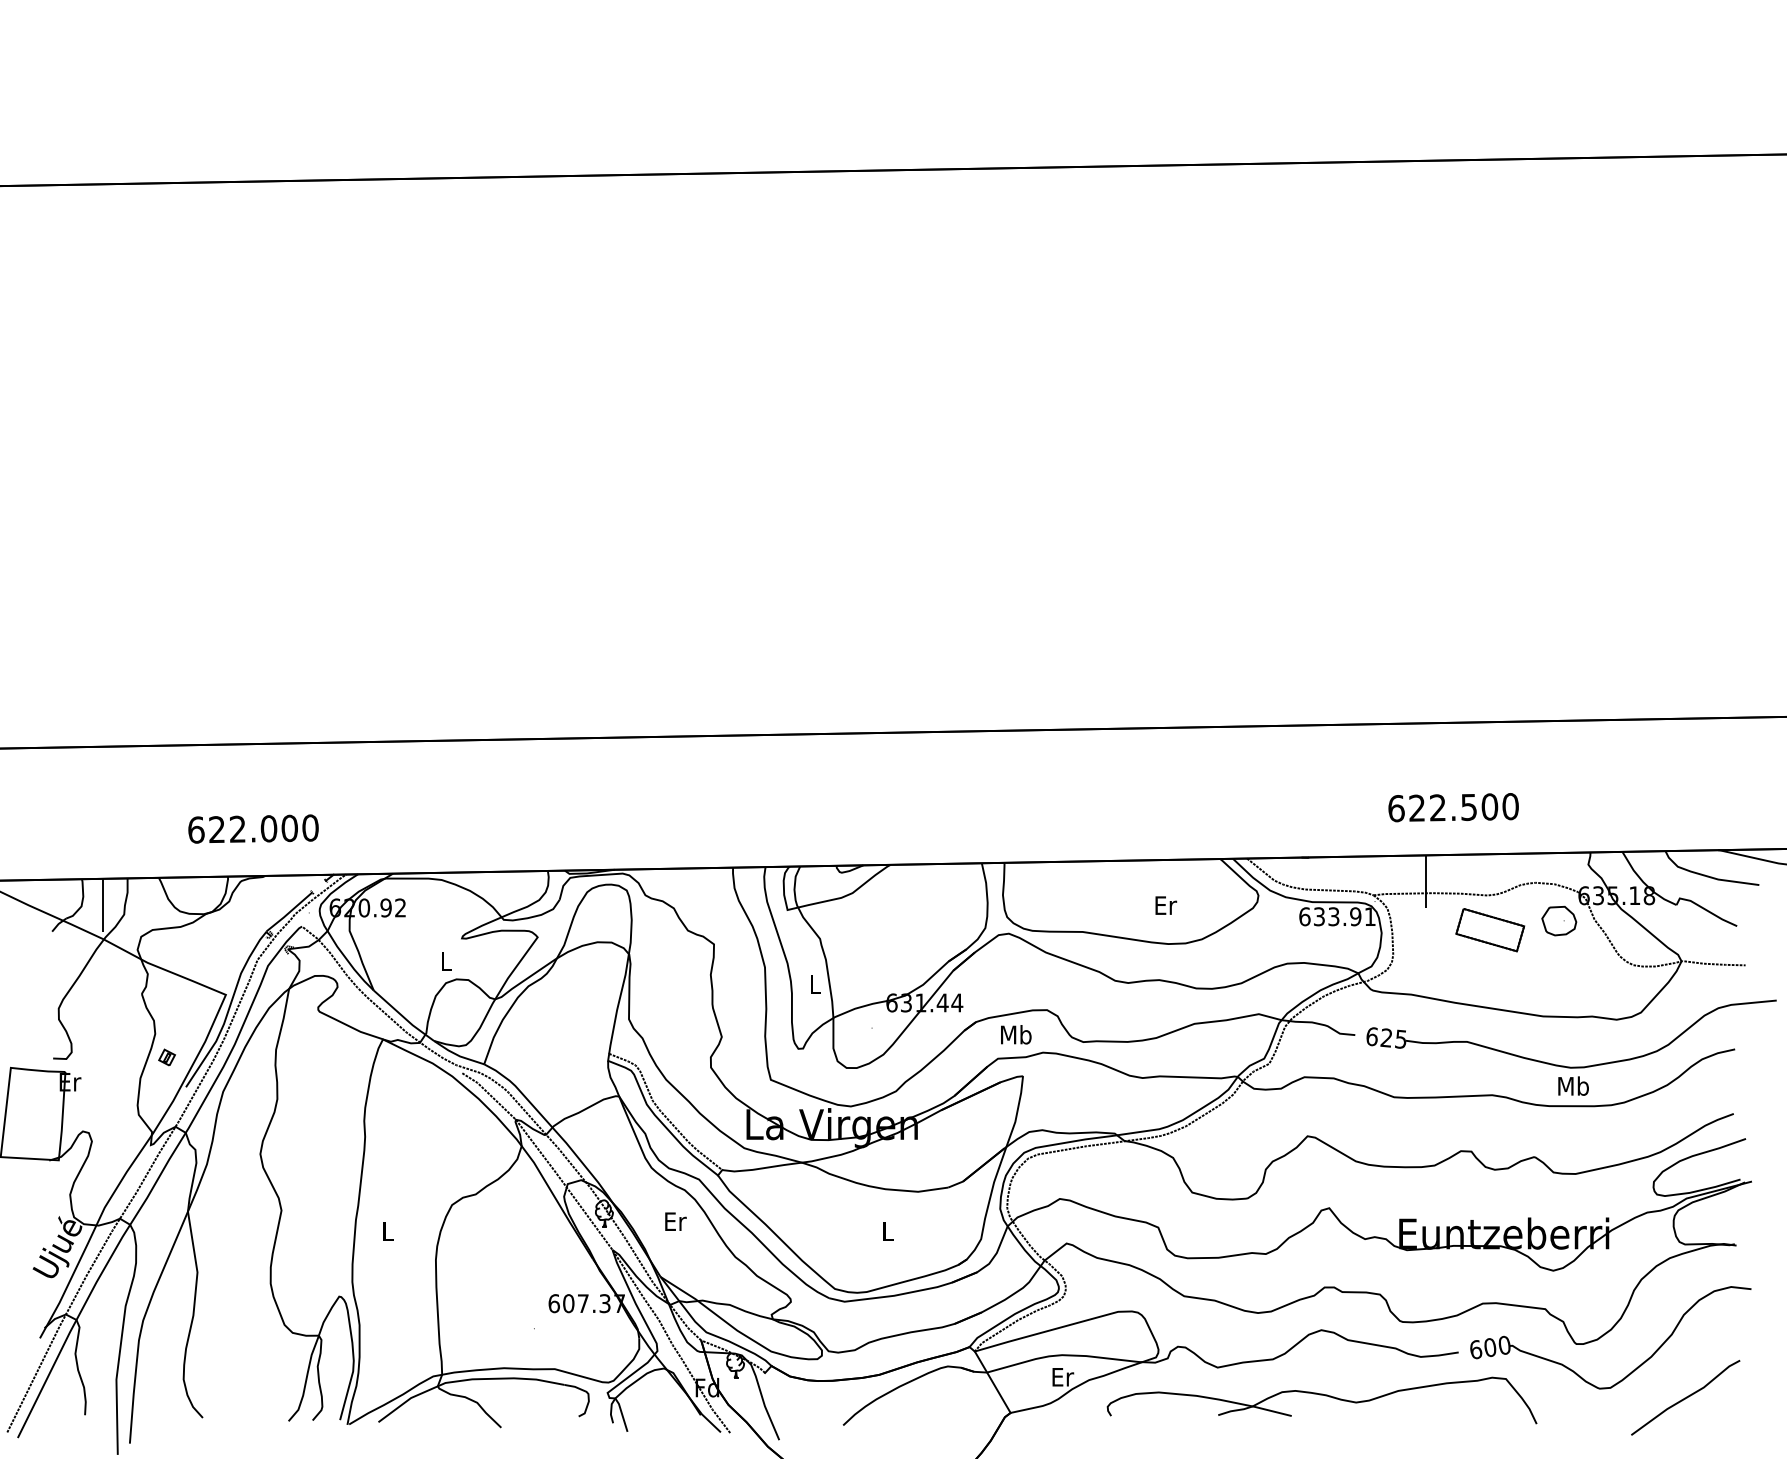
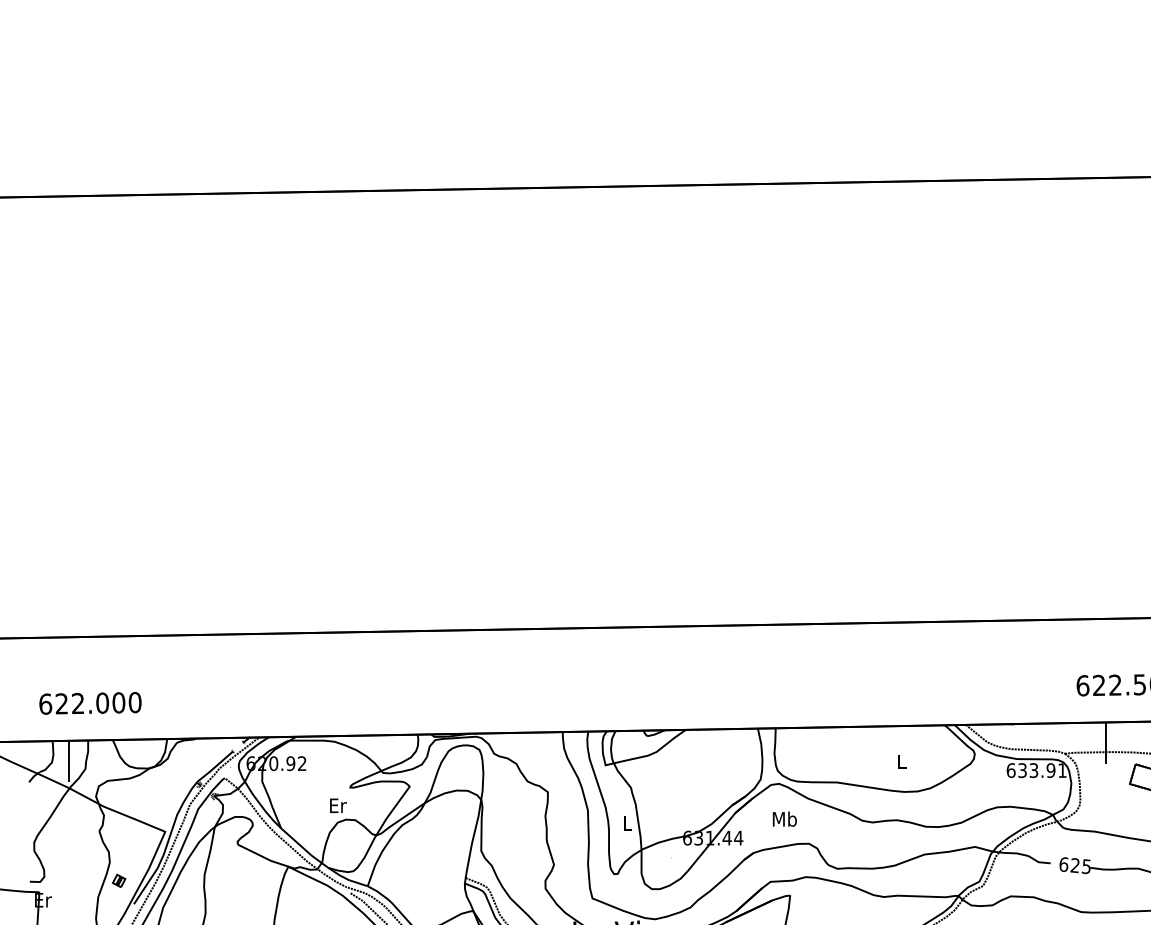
text: (253, 828) -> (90, 702), moved
text: (1166, 905) -> (902, 761), Er -> L
text: (446, 961) -> (338, 805), L -> Er
text: (1016, 1034) -> (785, 818), moved

